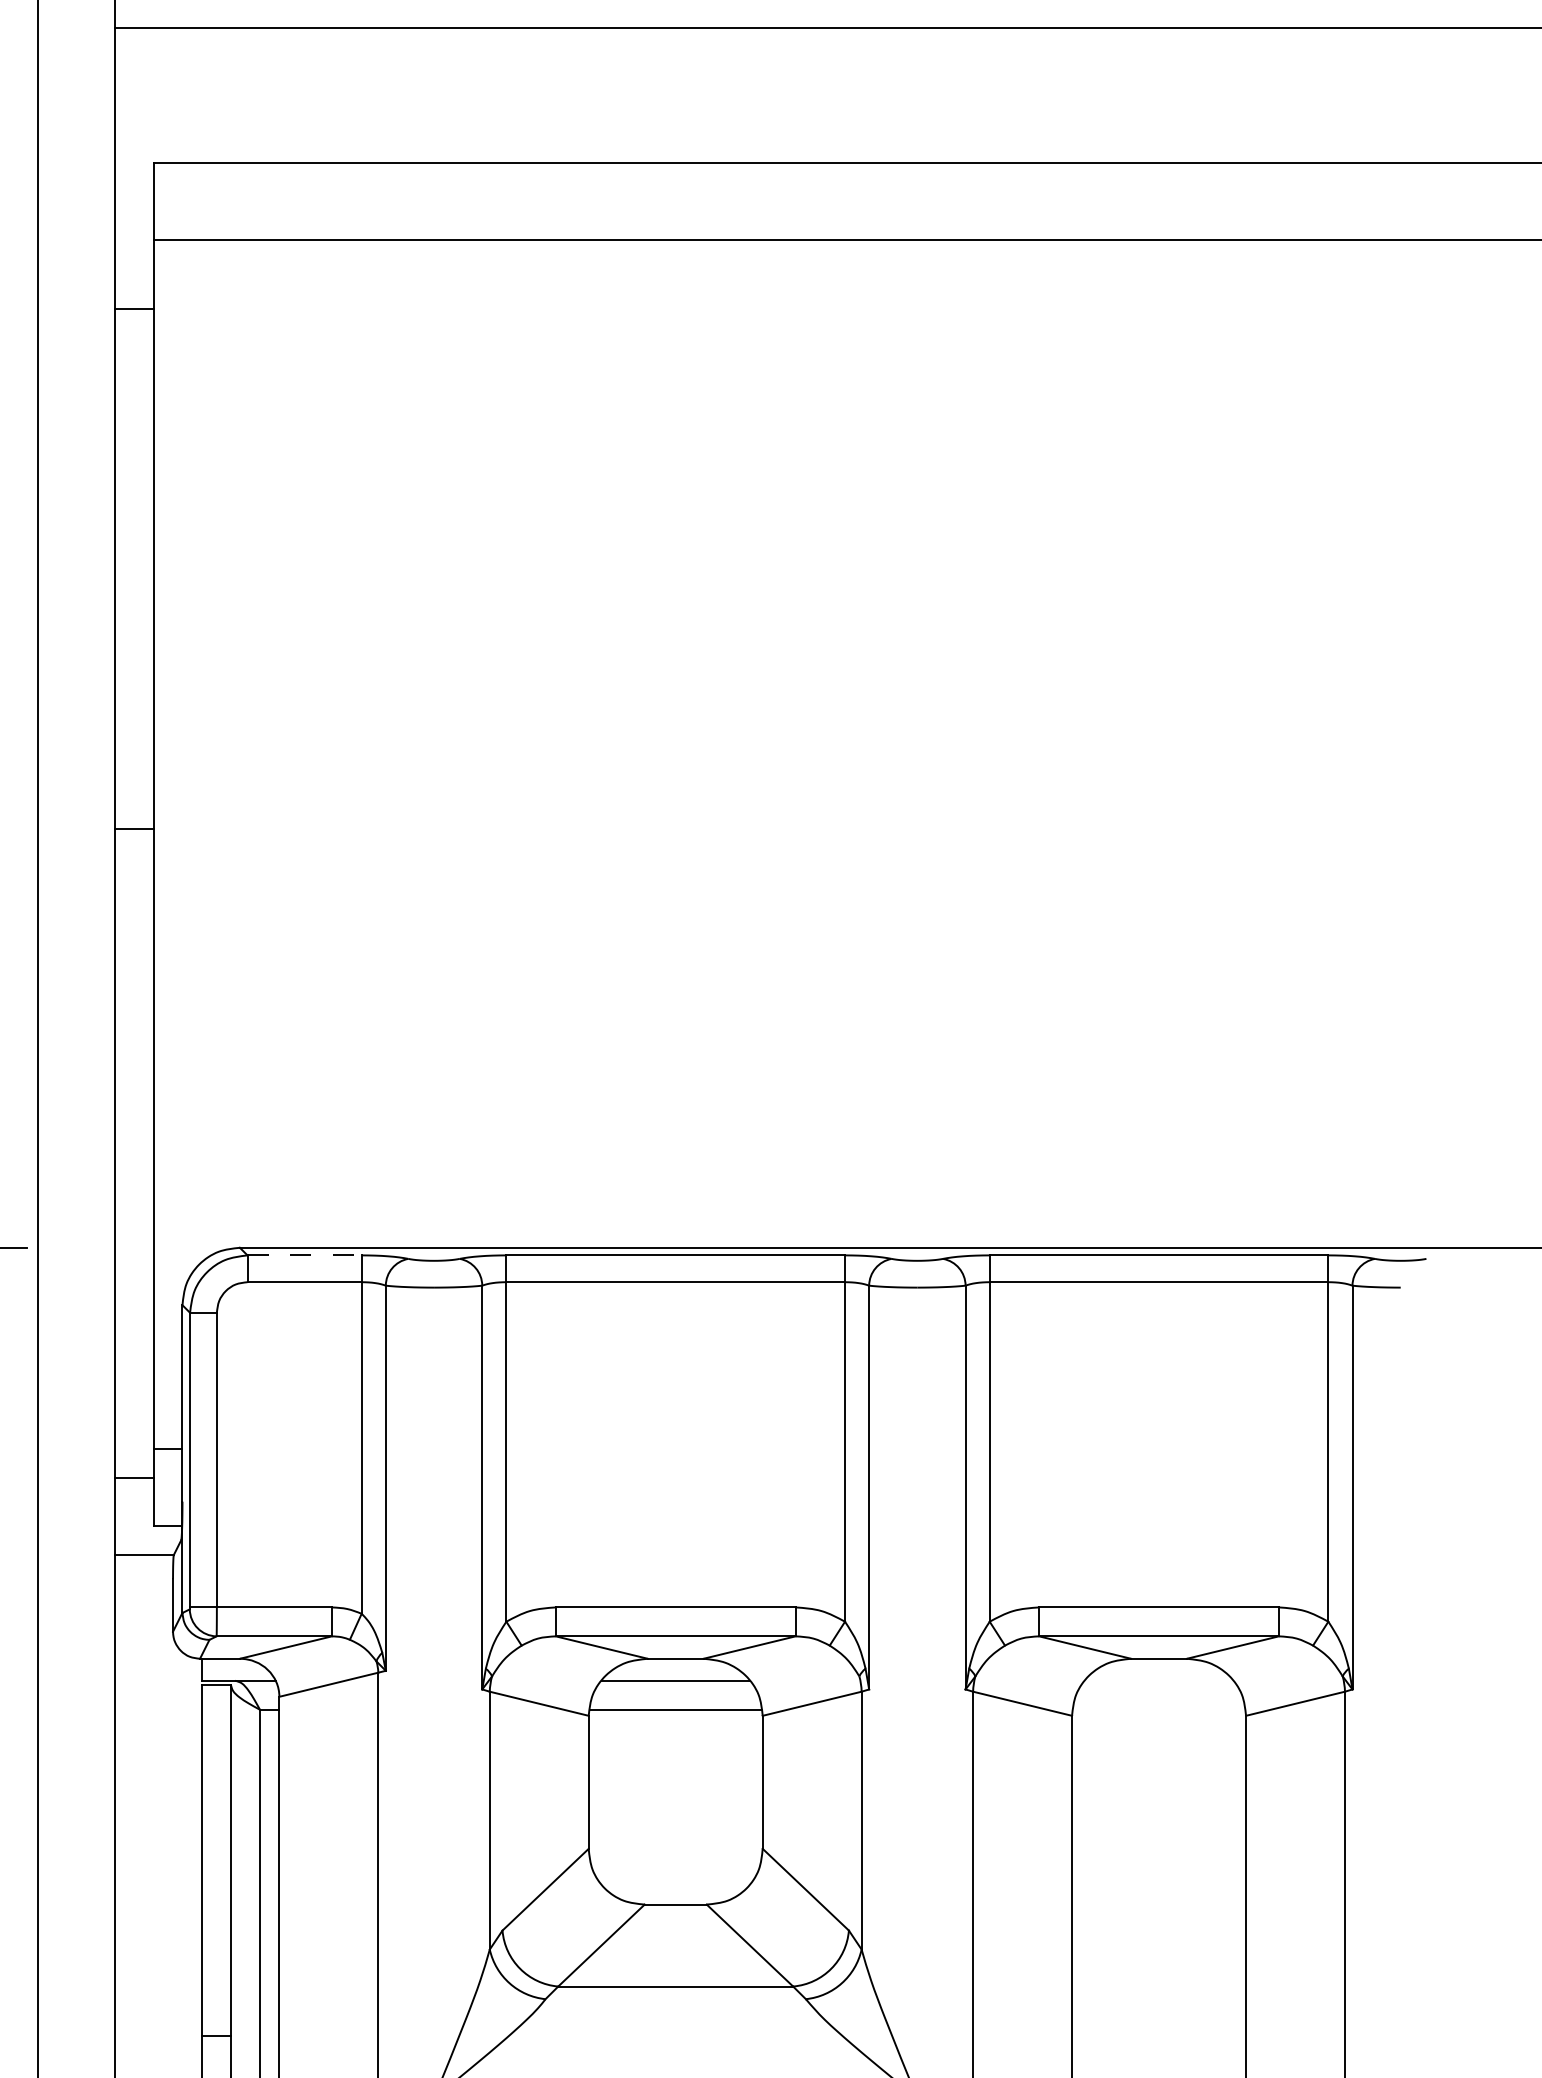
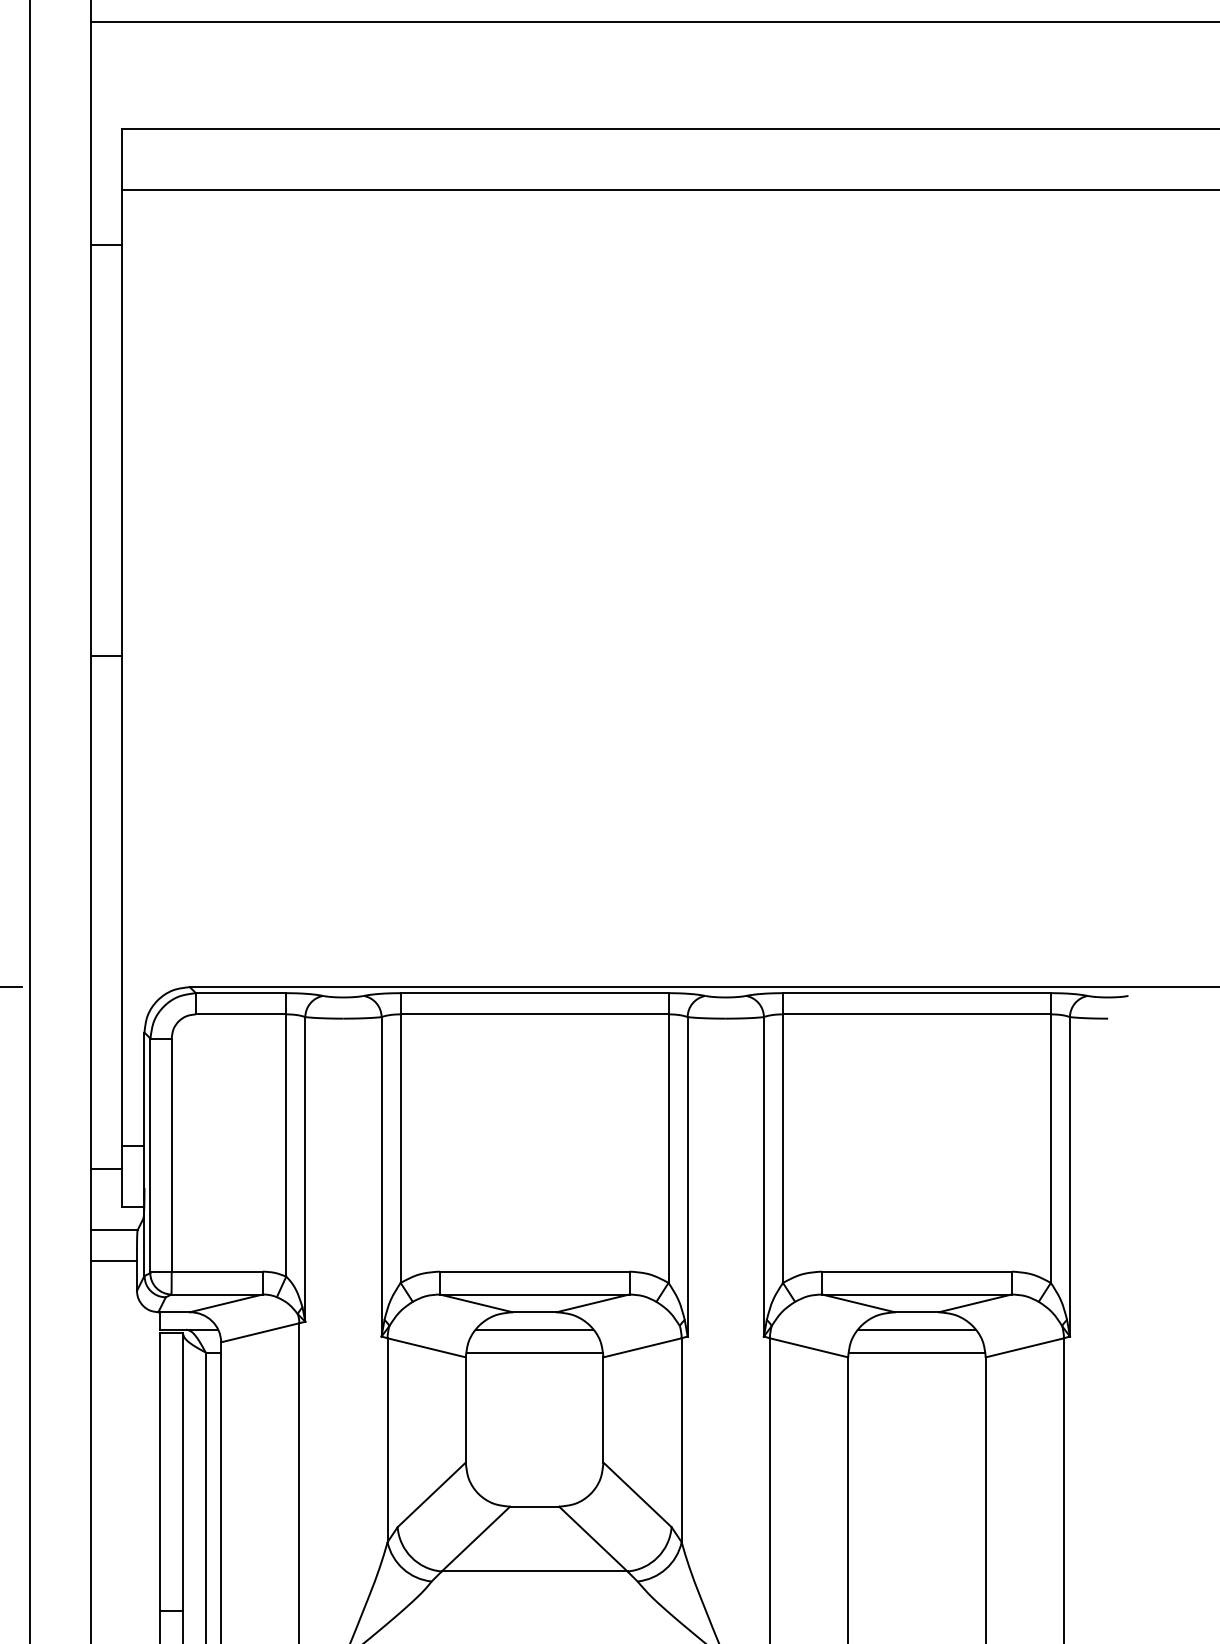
line: (305, 1255) -> (241, 993), dashed -> solid
line: (143, 1593) -> (113, 1260), added
line: (1158, 1680) -> (916, 1329), added
line: (1158, 1709) -> (916, 1352), added

